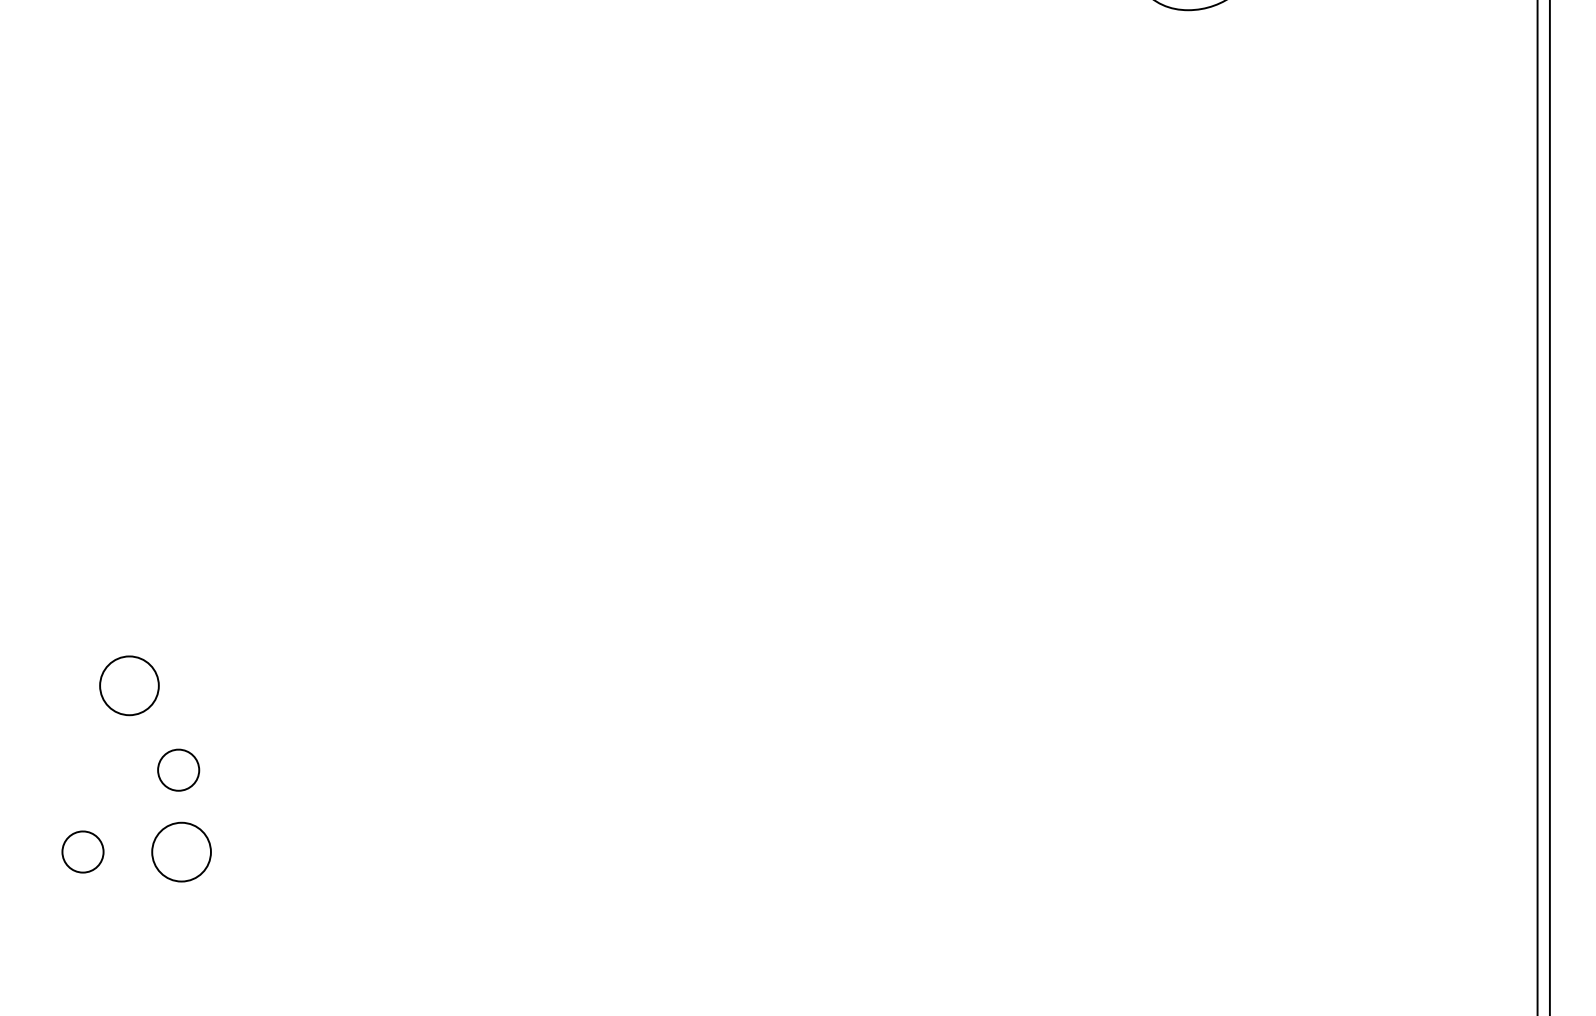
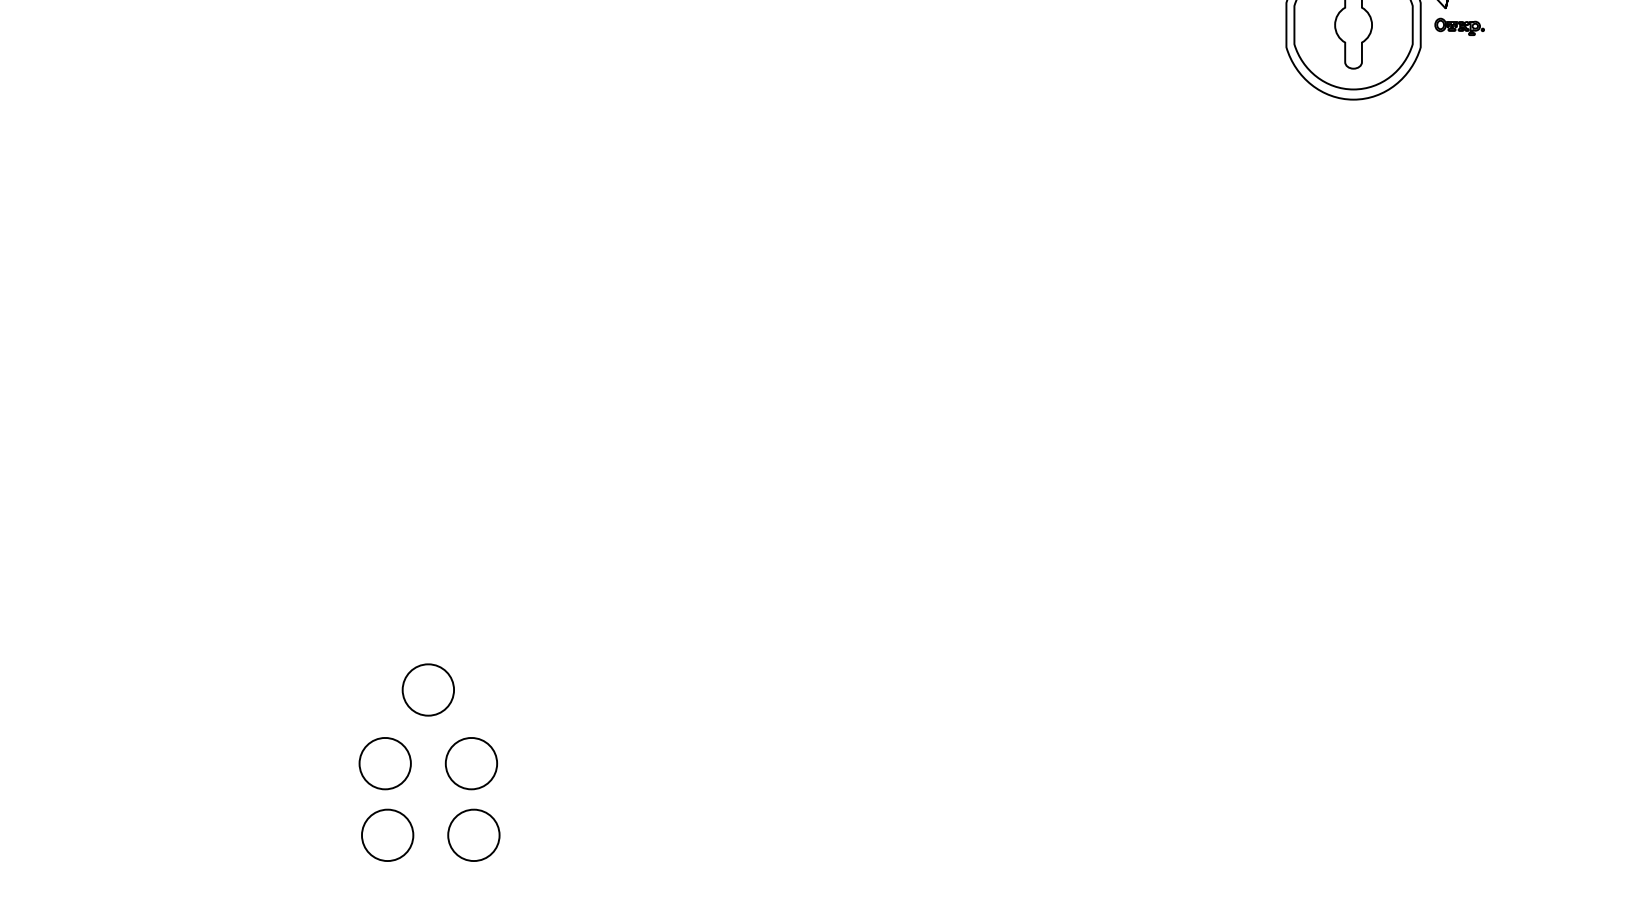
part: (79, 769) -> (384, 763), added
part: (177, 769) -> (470, 763), size x1.43
part: (82, 851) -> (387, 834), size x1.43

